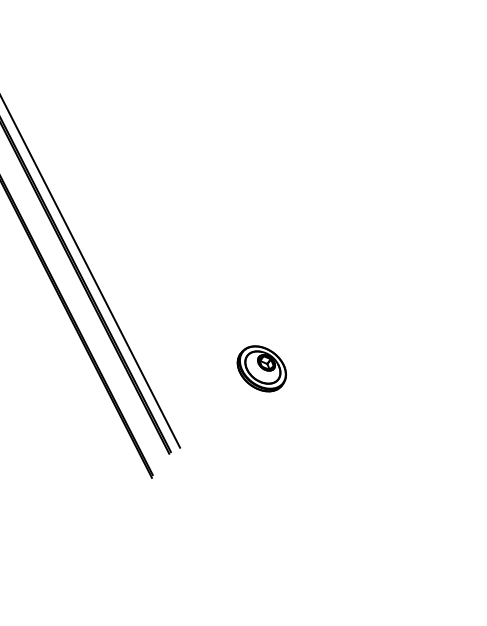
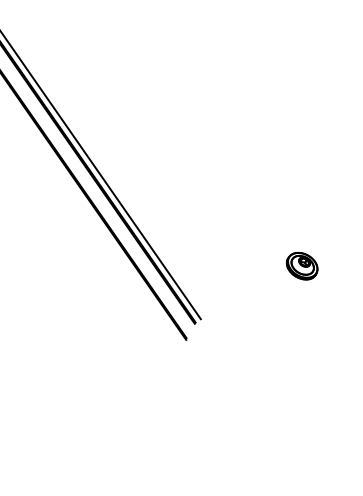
part: (262, 369) -> (302, 266), moved

